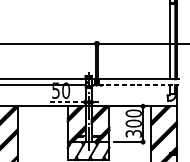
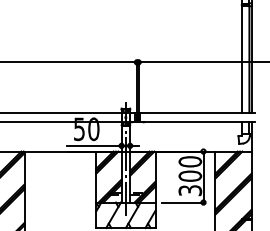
line: (139, 85) -> (198, 121), dashed -> solid
line: (65, 102) -> (93, 145), dashed -> solid

